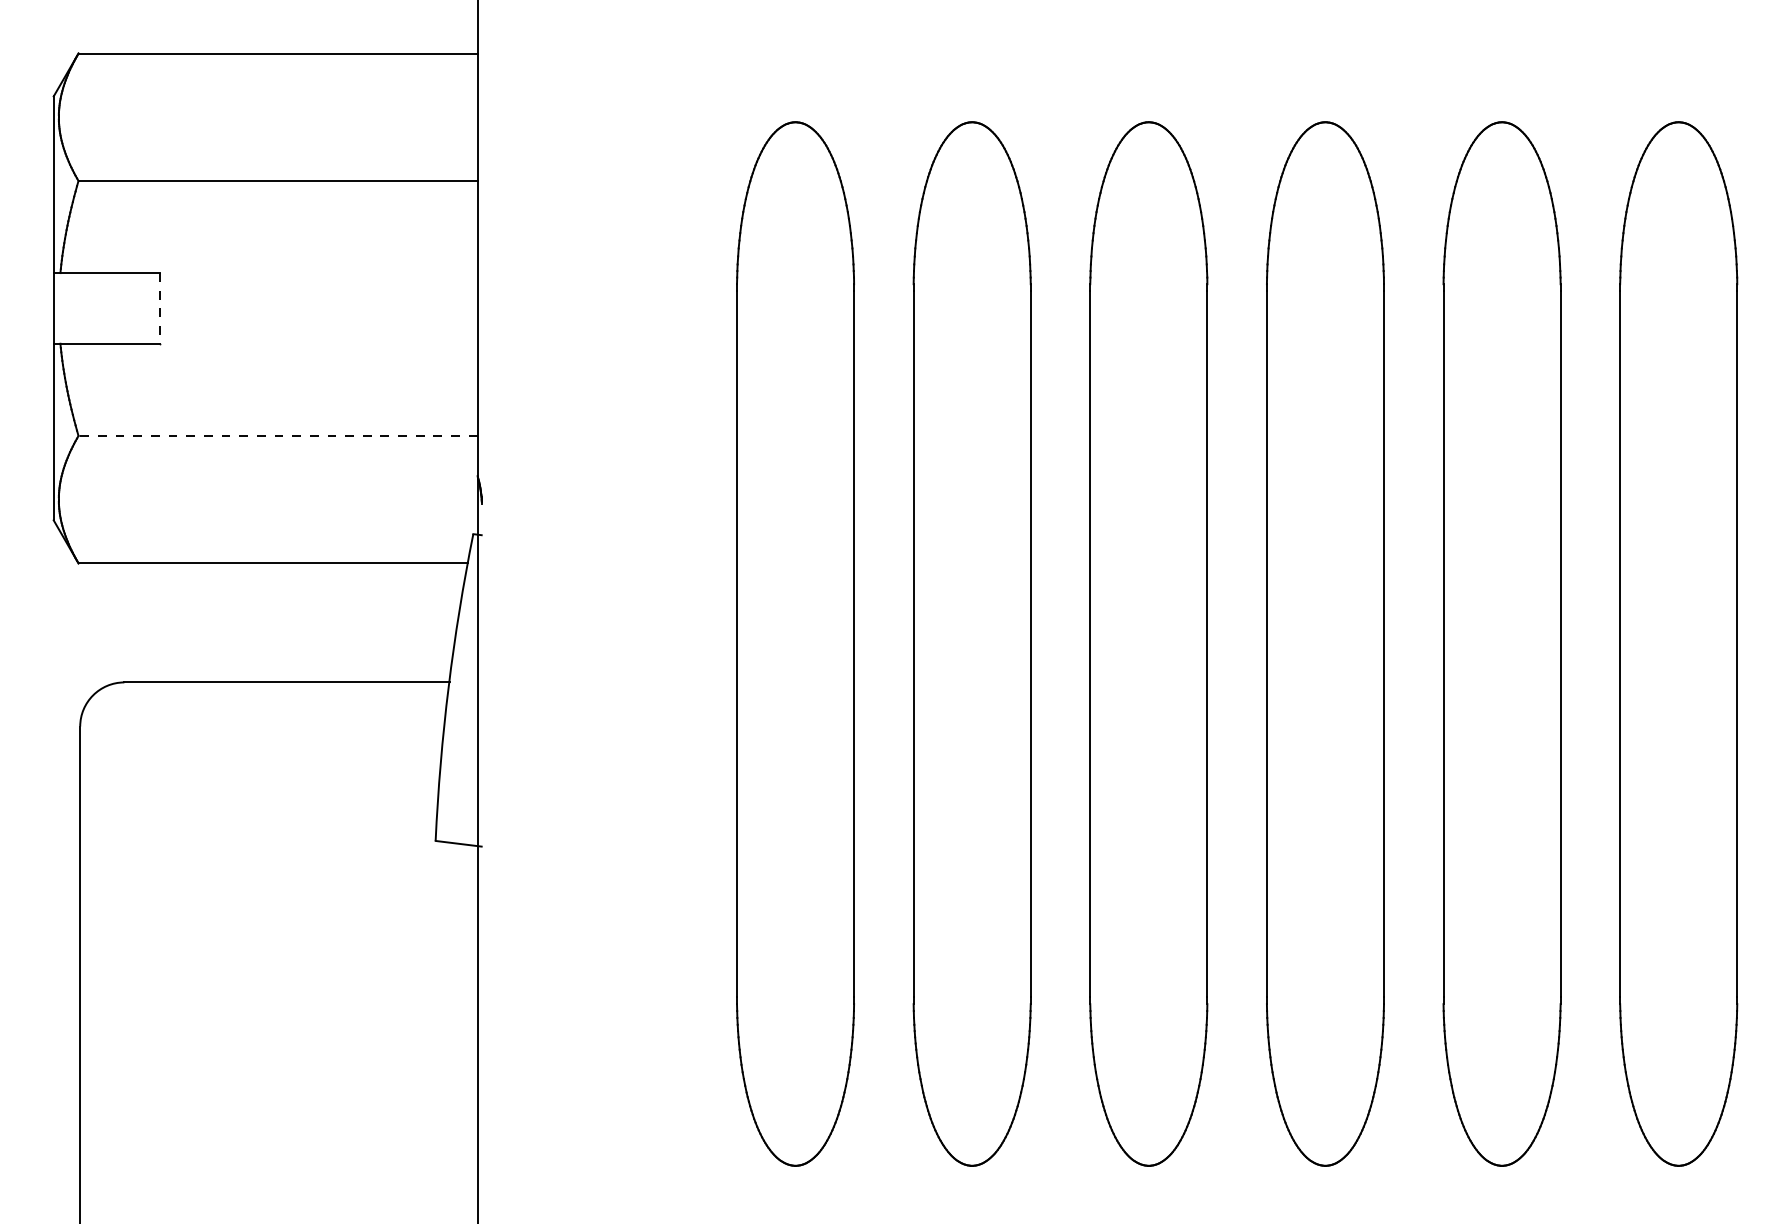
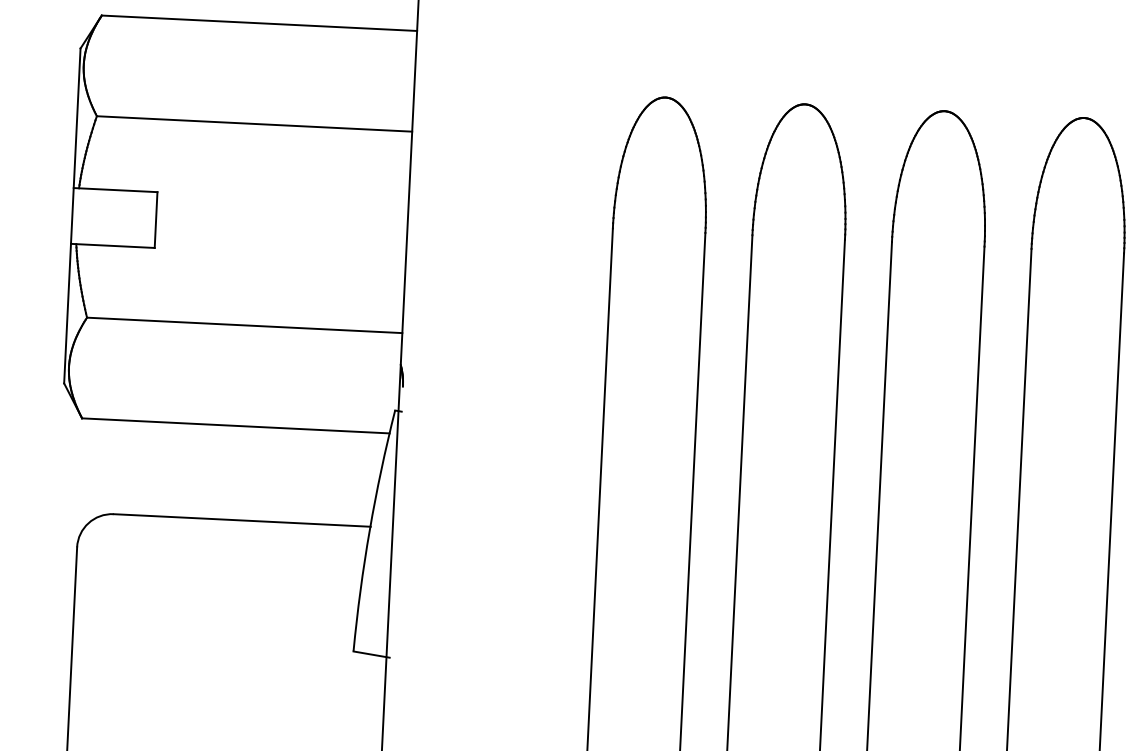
line: (159, 308) -> (155, 220), dashed -> solid
line: (278, 435) -> (245, 325), dashed -> solid

